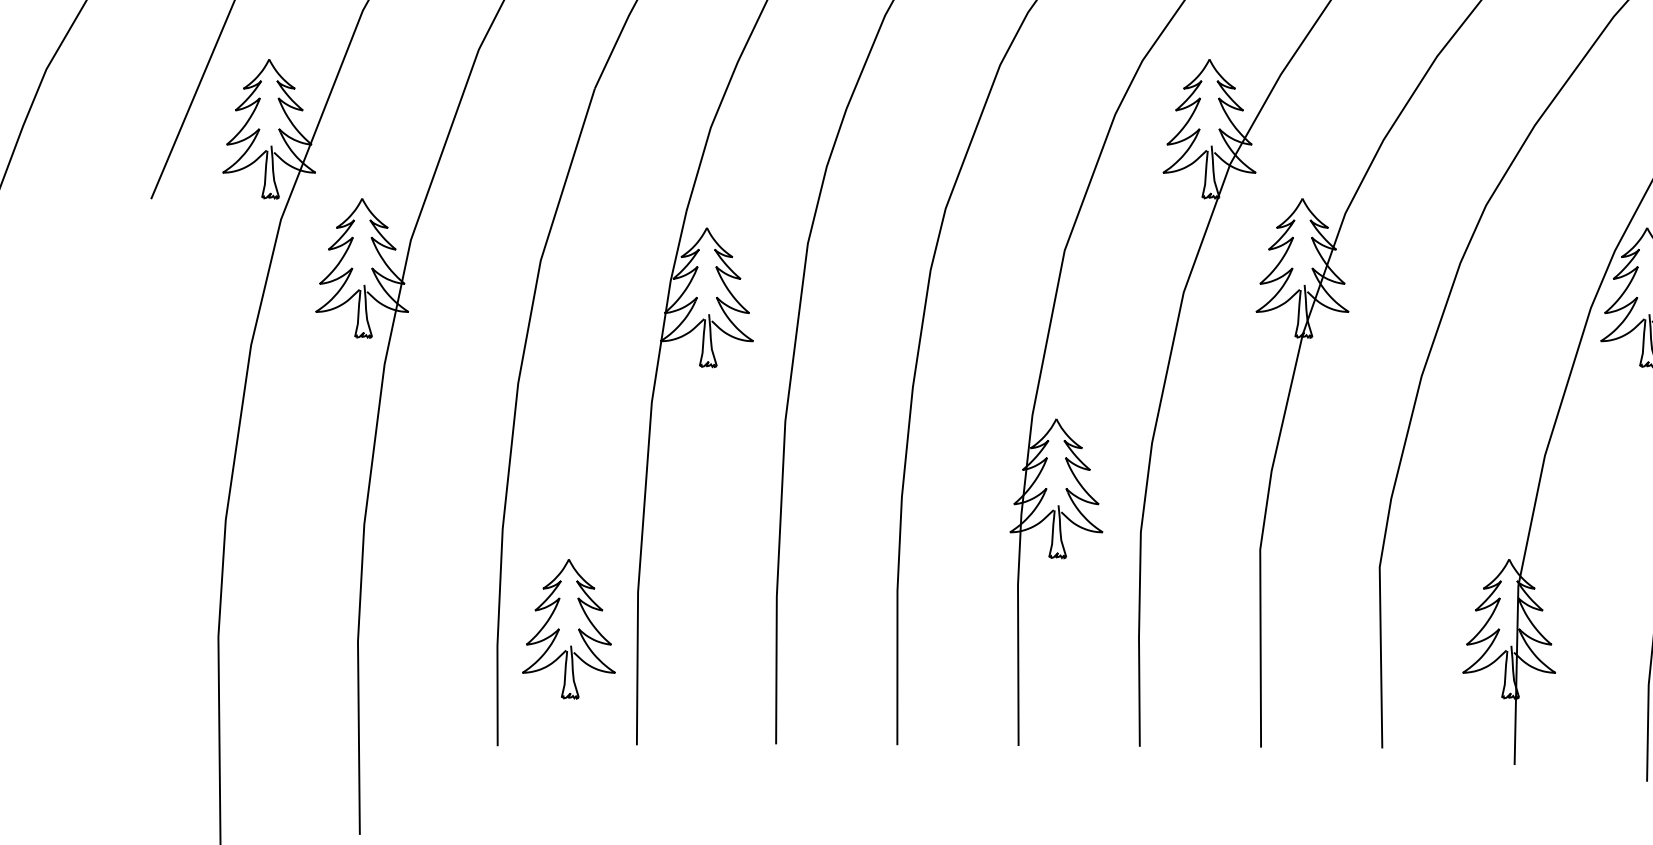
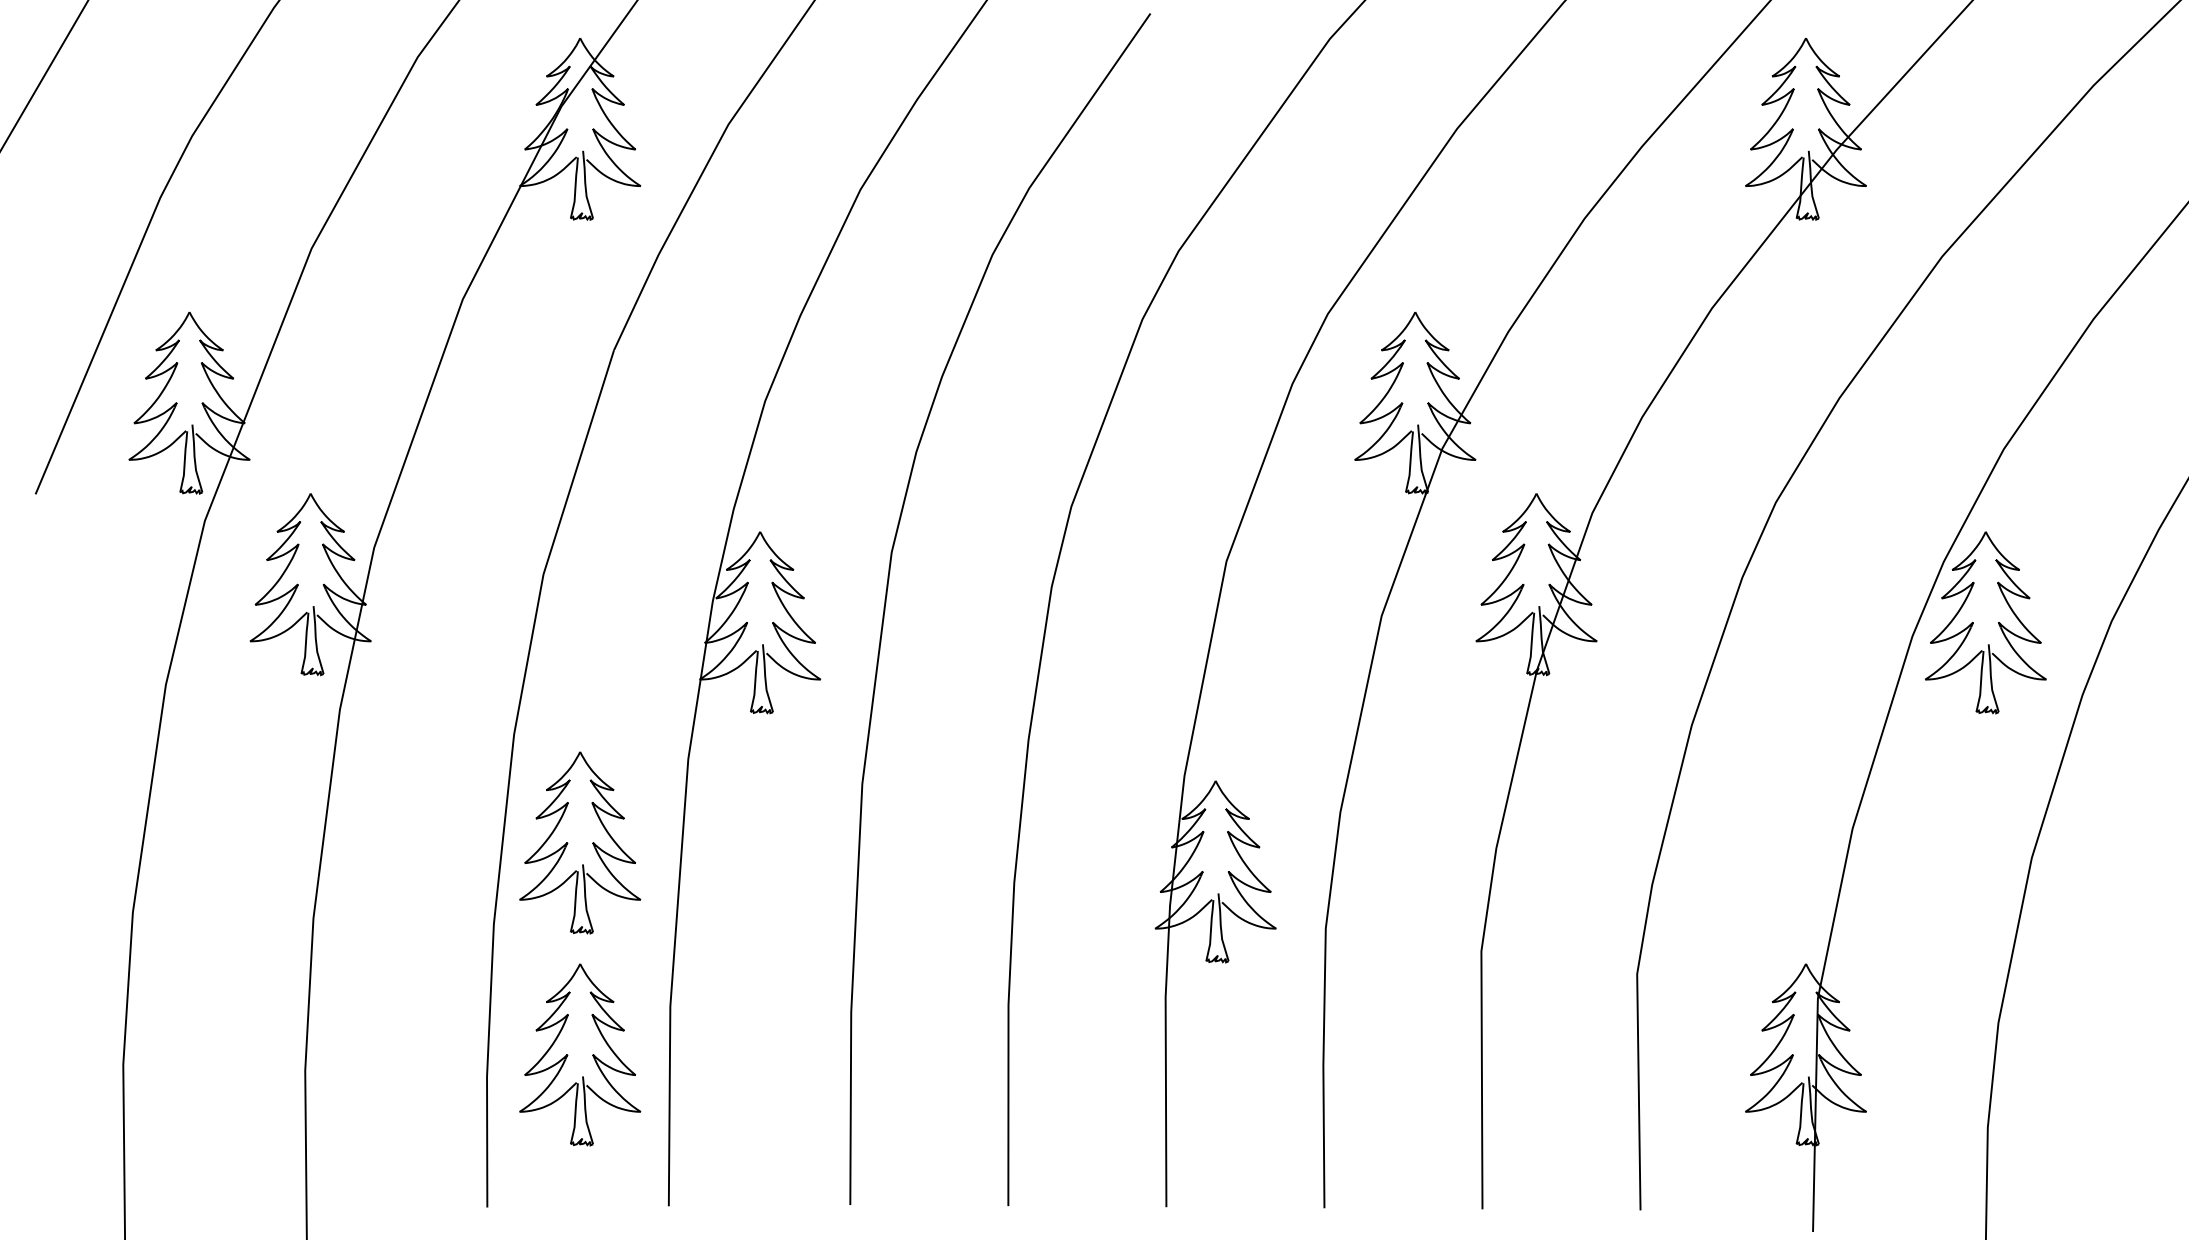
part: (578, 466) -> (592, 842), added

